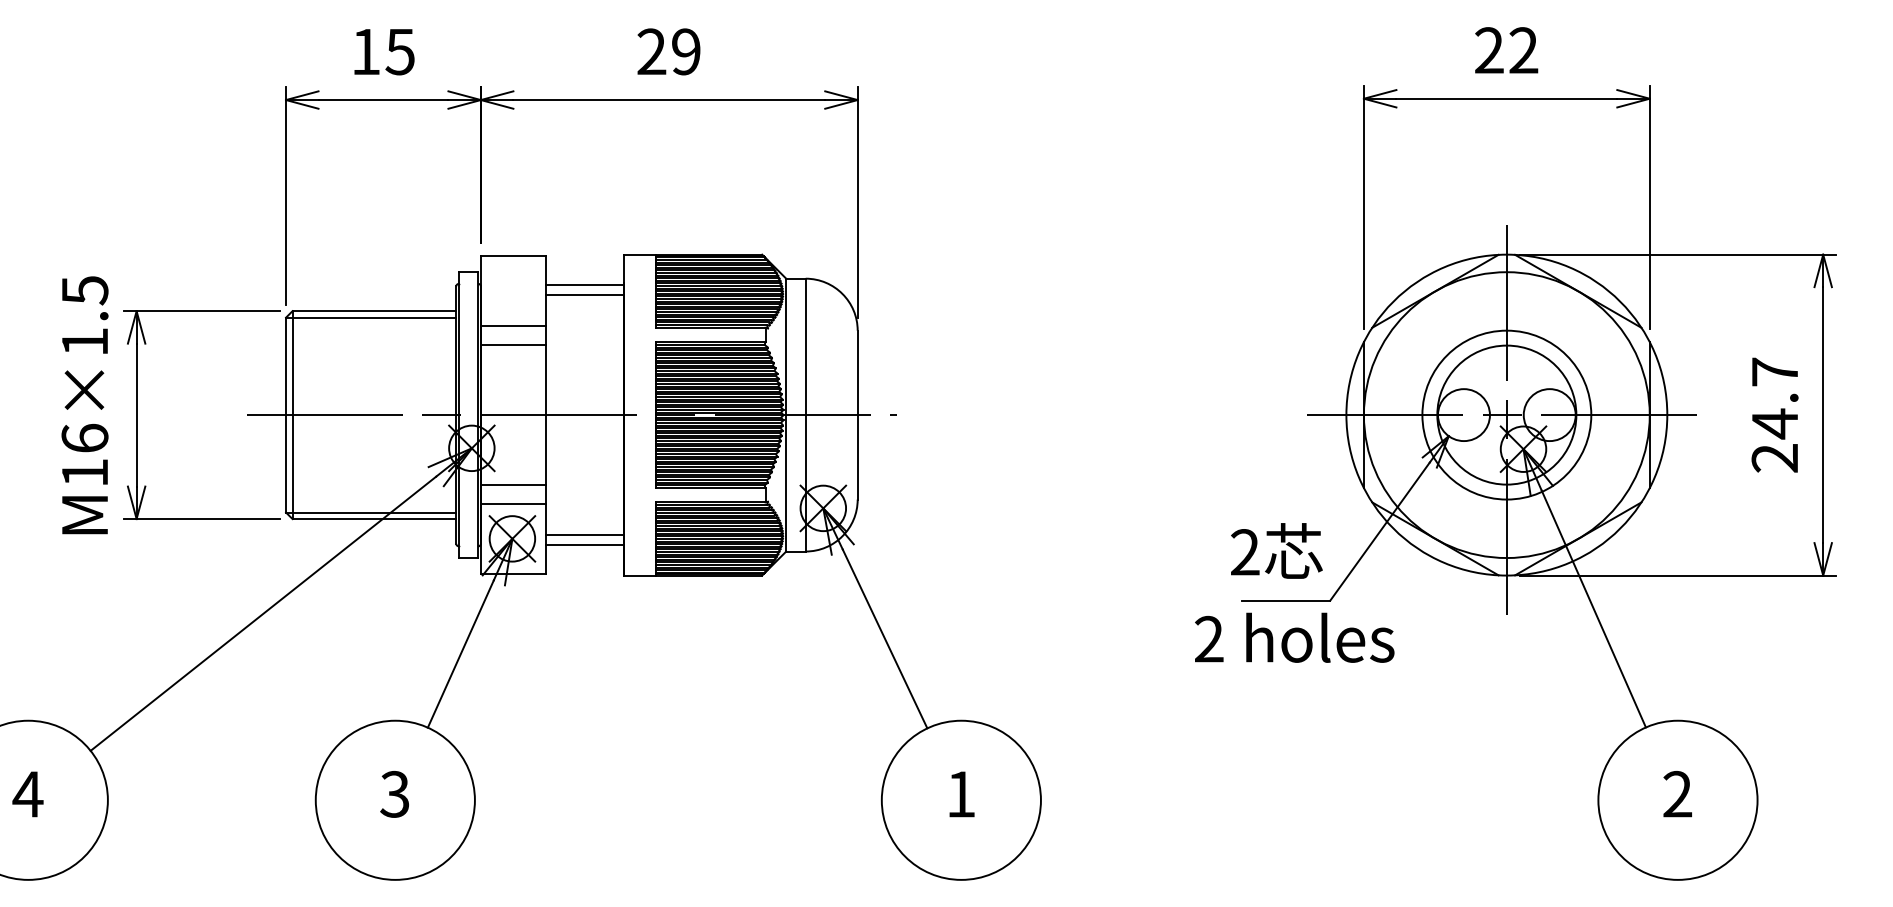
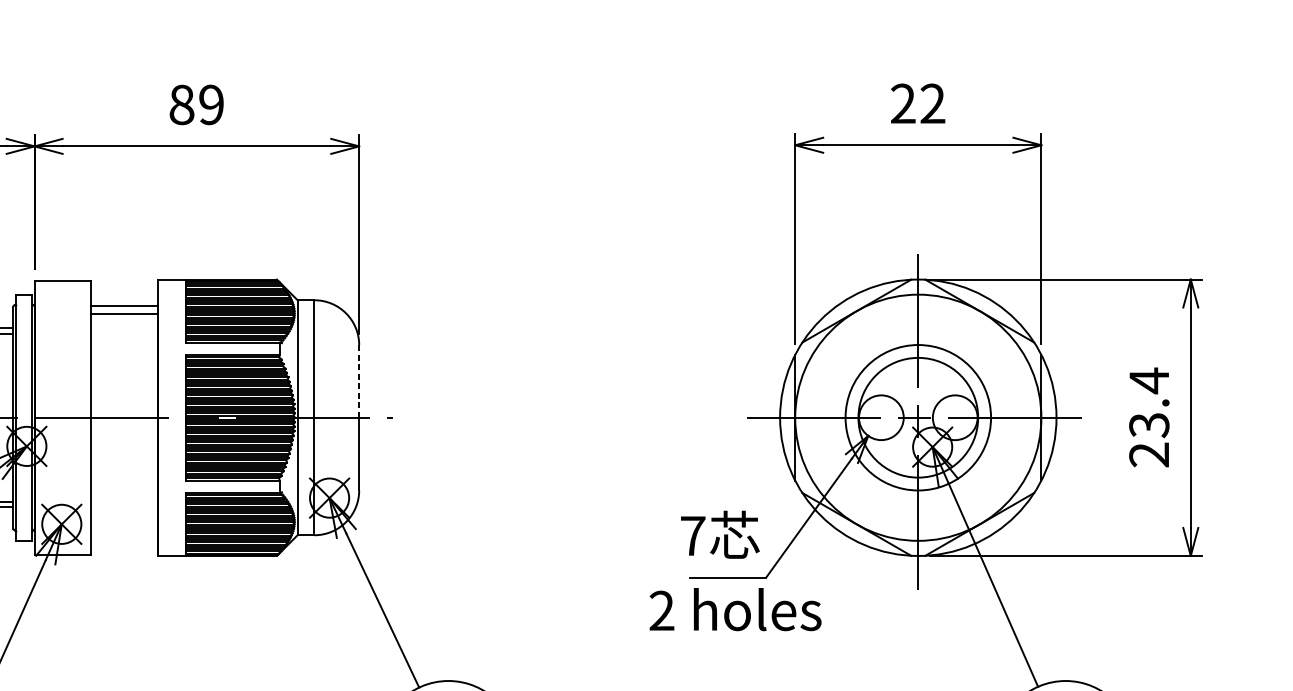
text: (651, 51) -> (181, 104), 29 -> 89
line: (512, 326) -> (61, 341), removed
line: (512, 345) -> (61, 357), removed
line: (857, 372) -> (359, 381), solid -> dashed
text: (1774, 397) -> (1148, 402), 24.7 -> 23.4
line: (512, 485) -> (61, 478), removed
line: (512, 503) -> (61, 493), removed
line: (584, 535) -> (123, 521), removed
line: (584, 545) -> (123, 530), removed
text: (1245, 552) -> (693, 536), 2 -> 7

